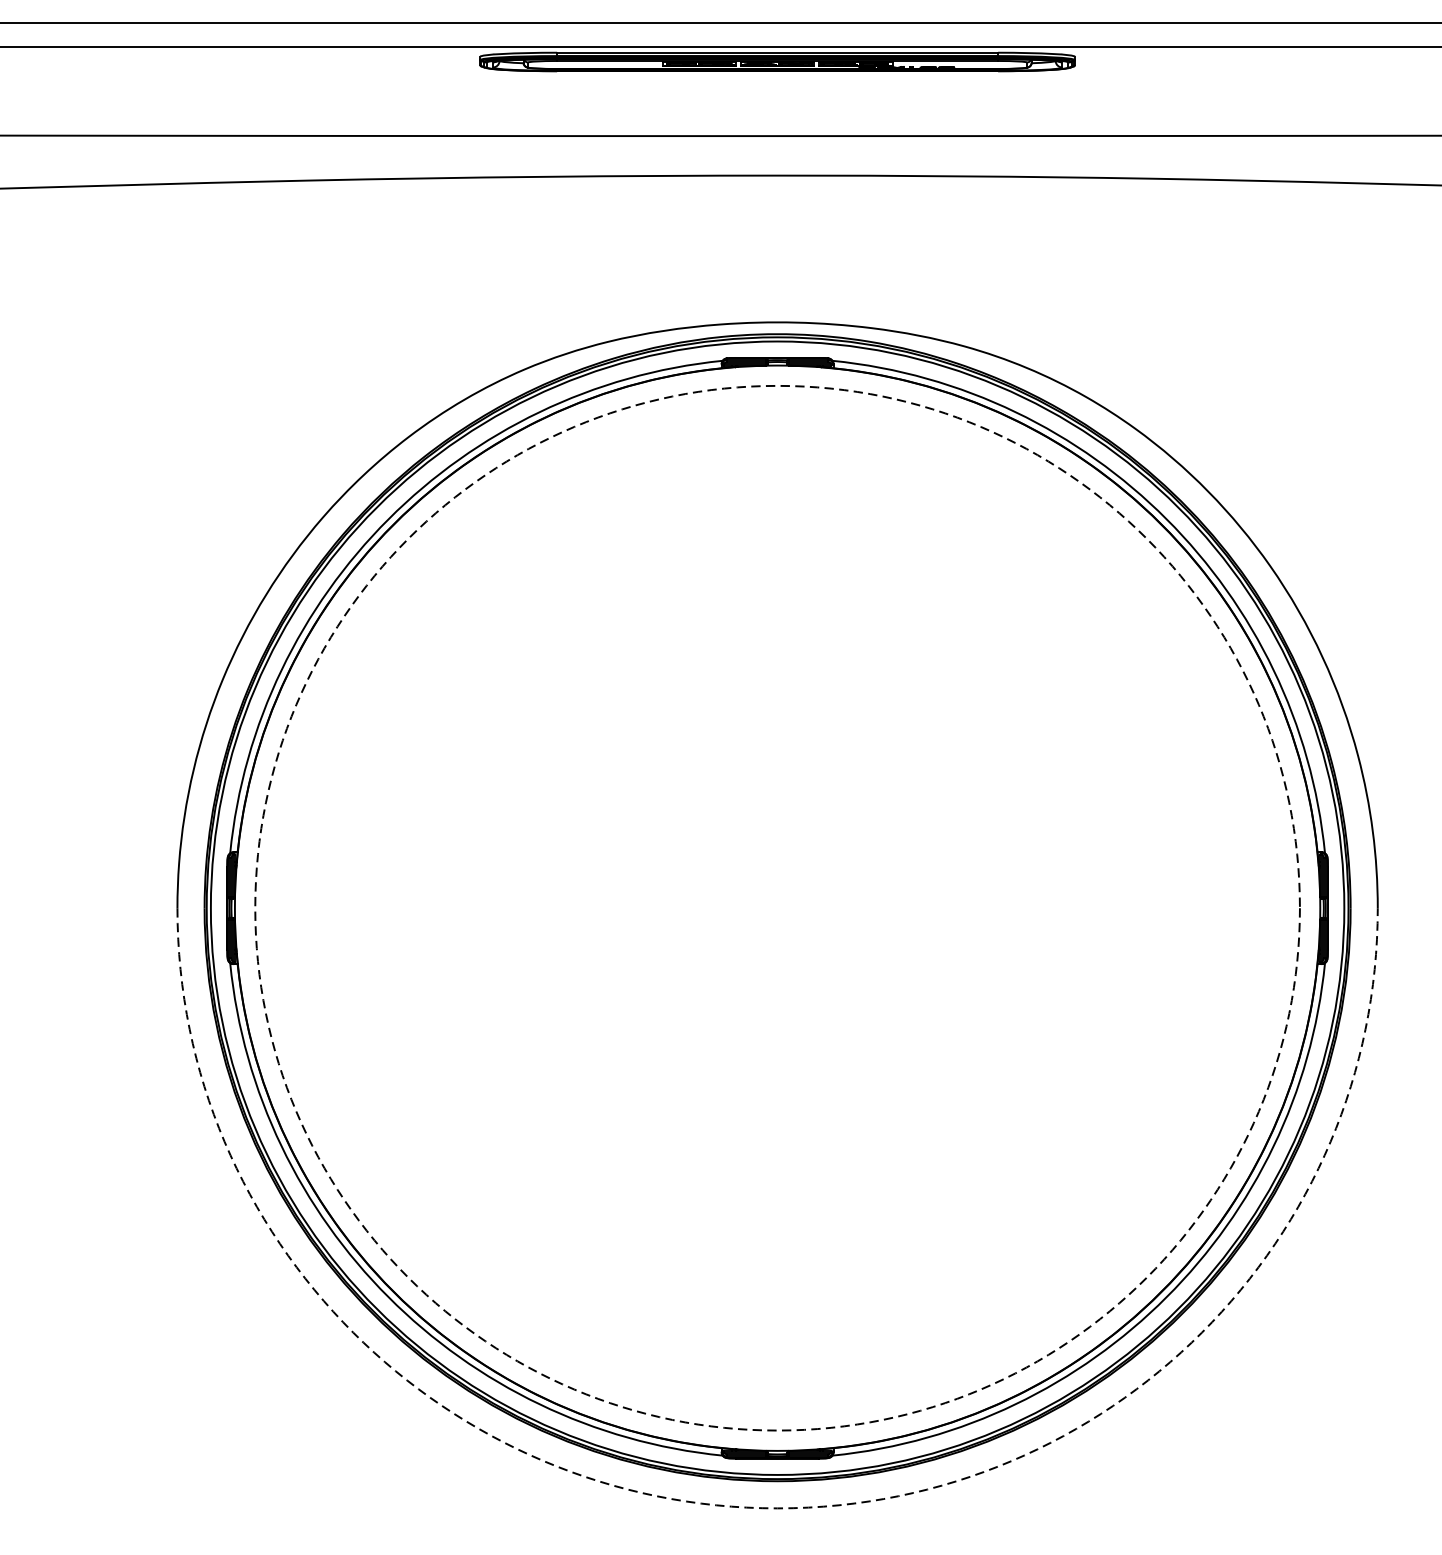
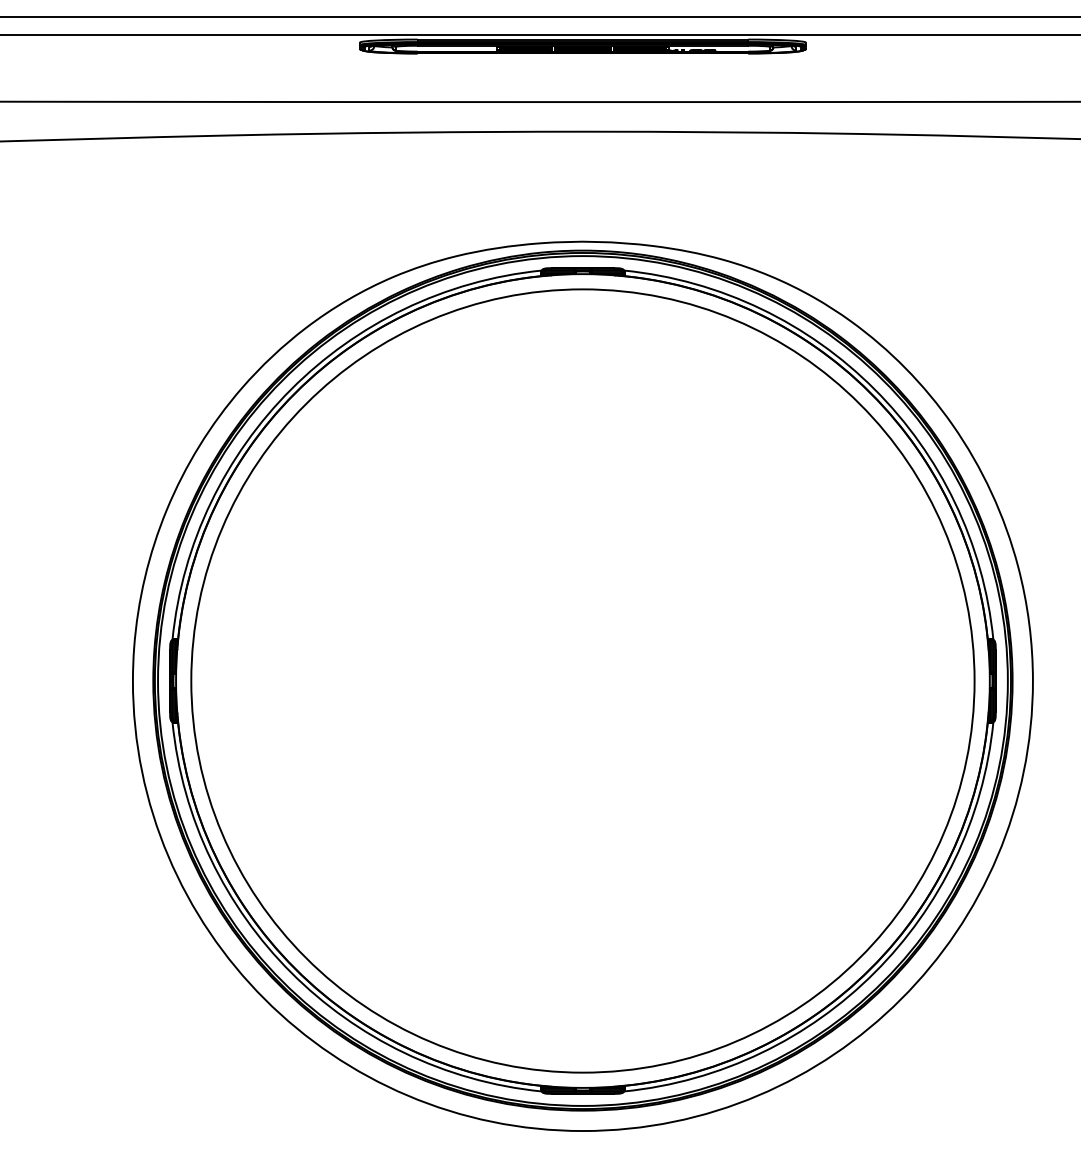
circle: (777, 907) -> (582, 680), dashed -> solid
arc: (777, 1509) -> (582, 1131), dashed -> solid

